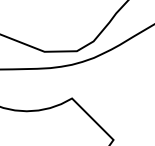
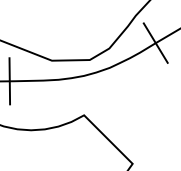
line: (133, 36) -> (155, 42), added
line: (8, 69) -> (9, 81), added

